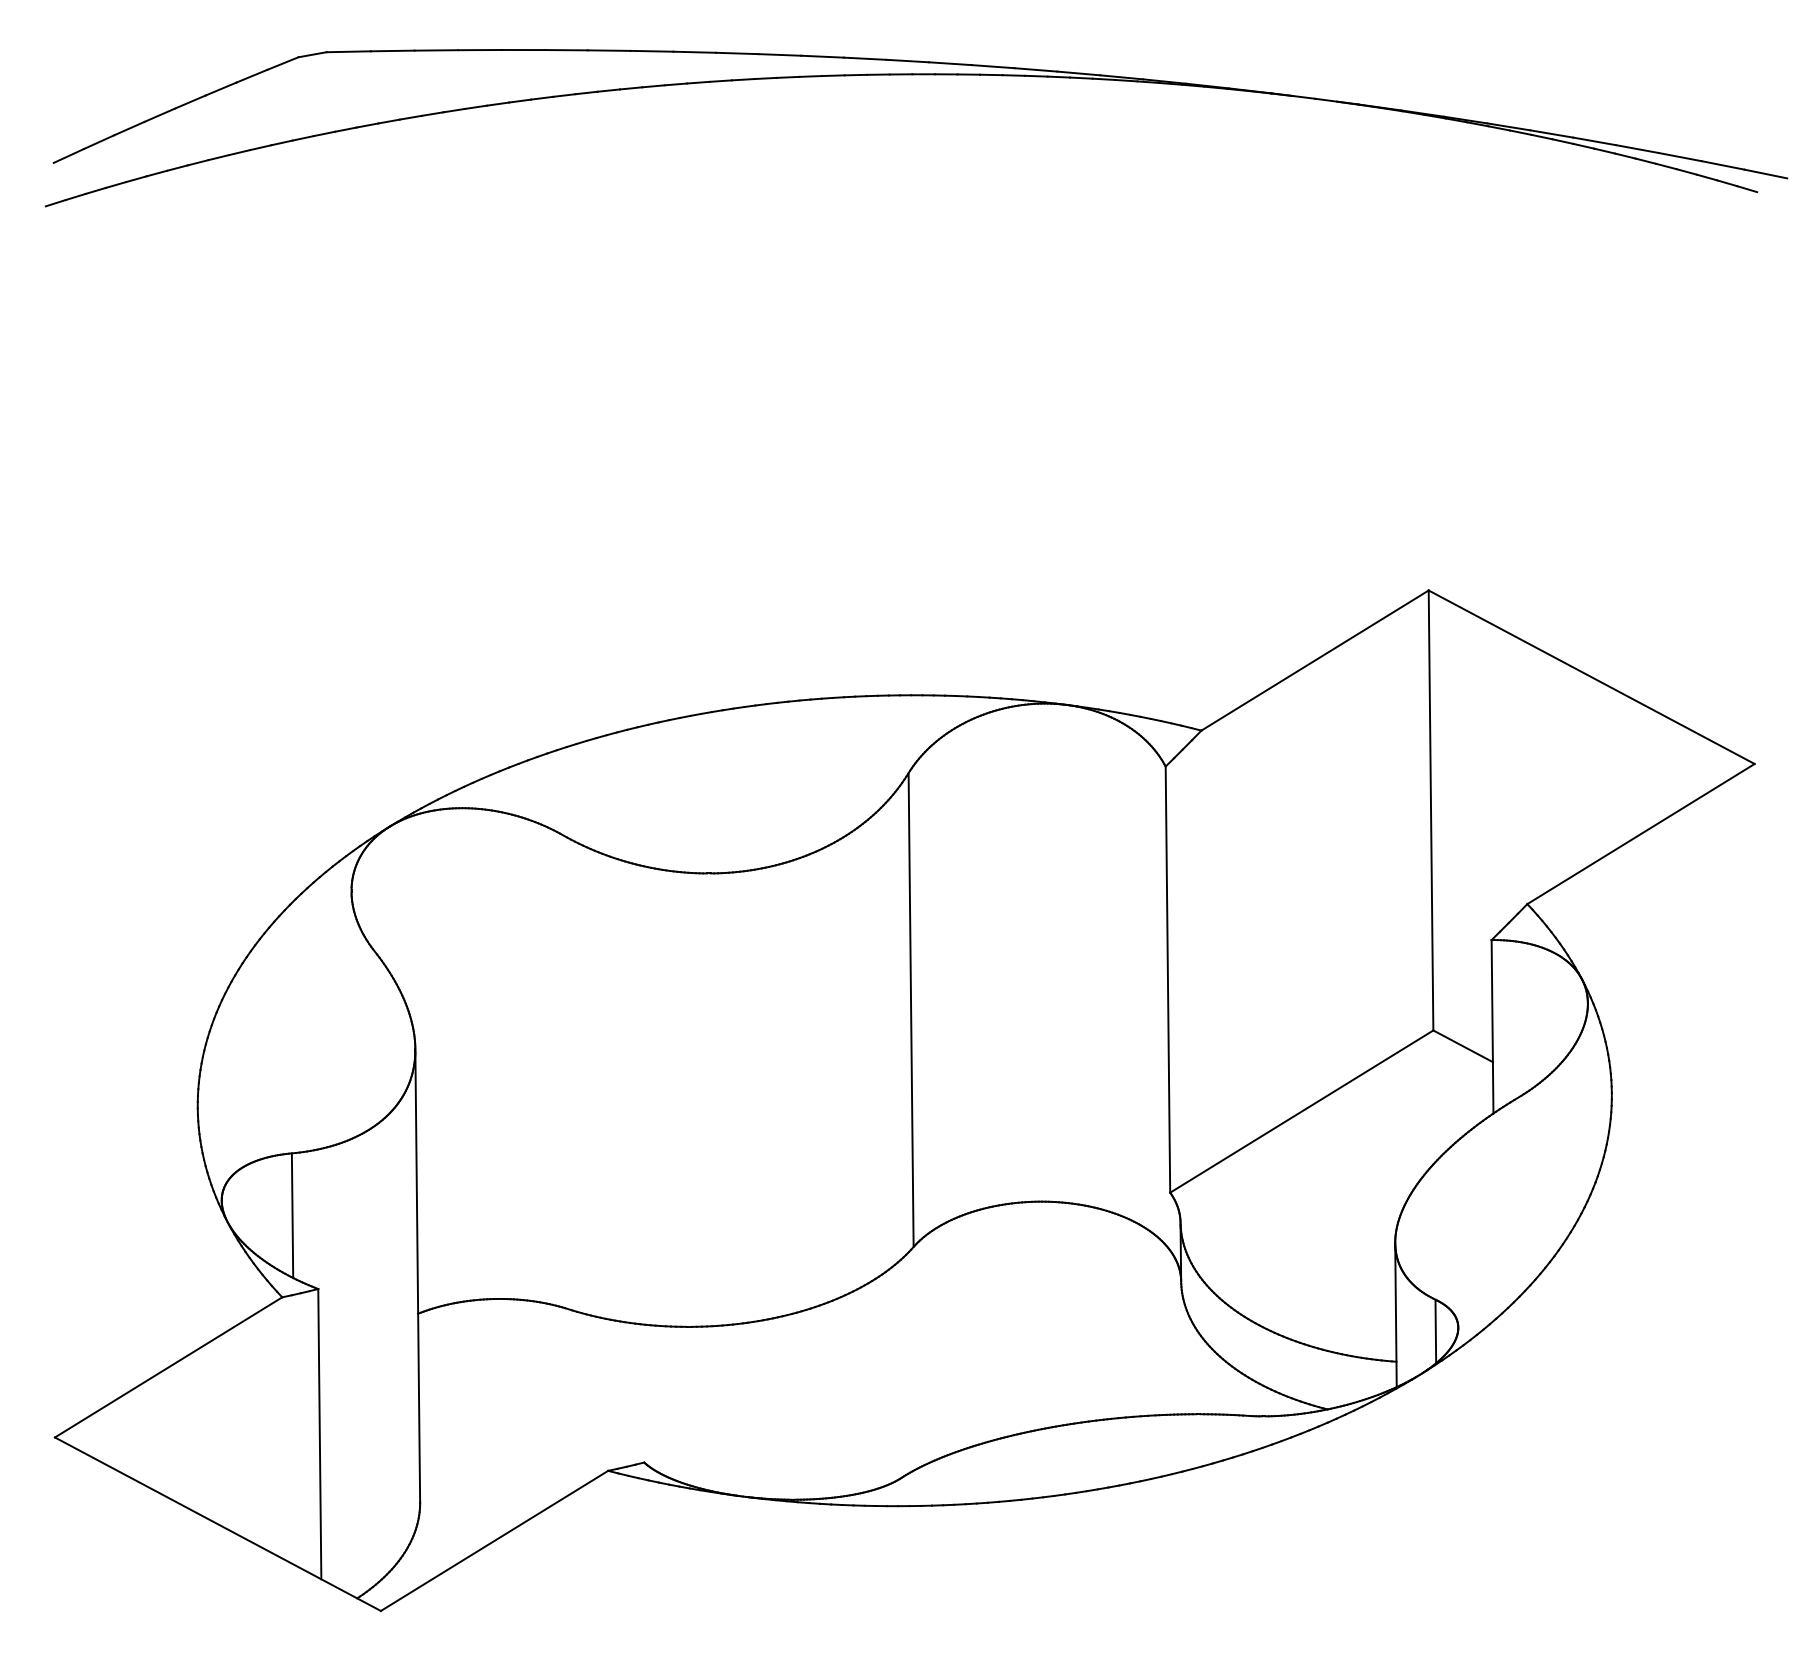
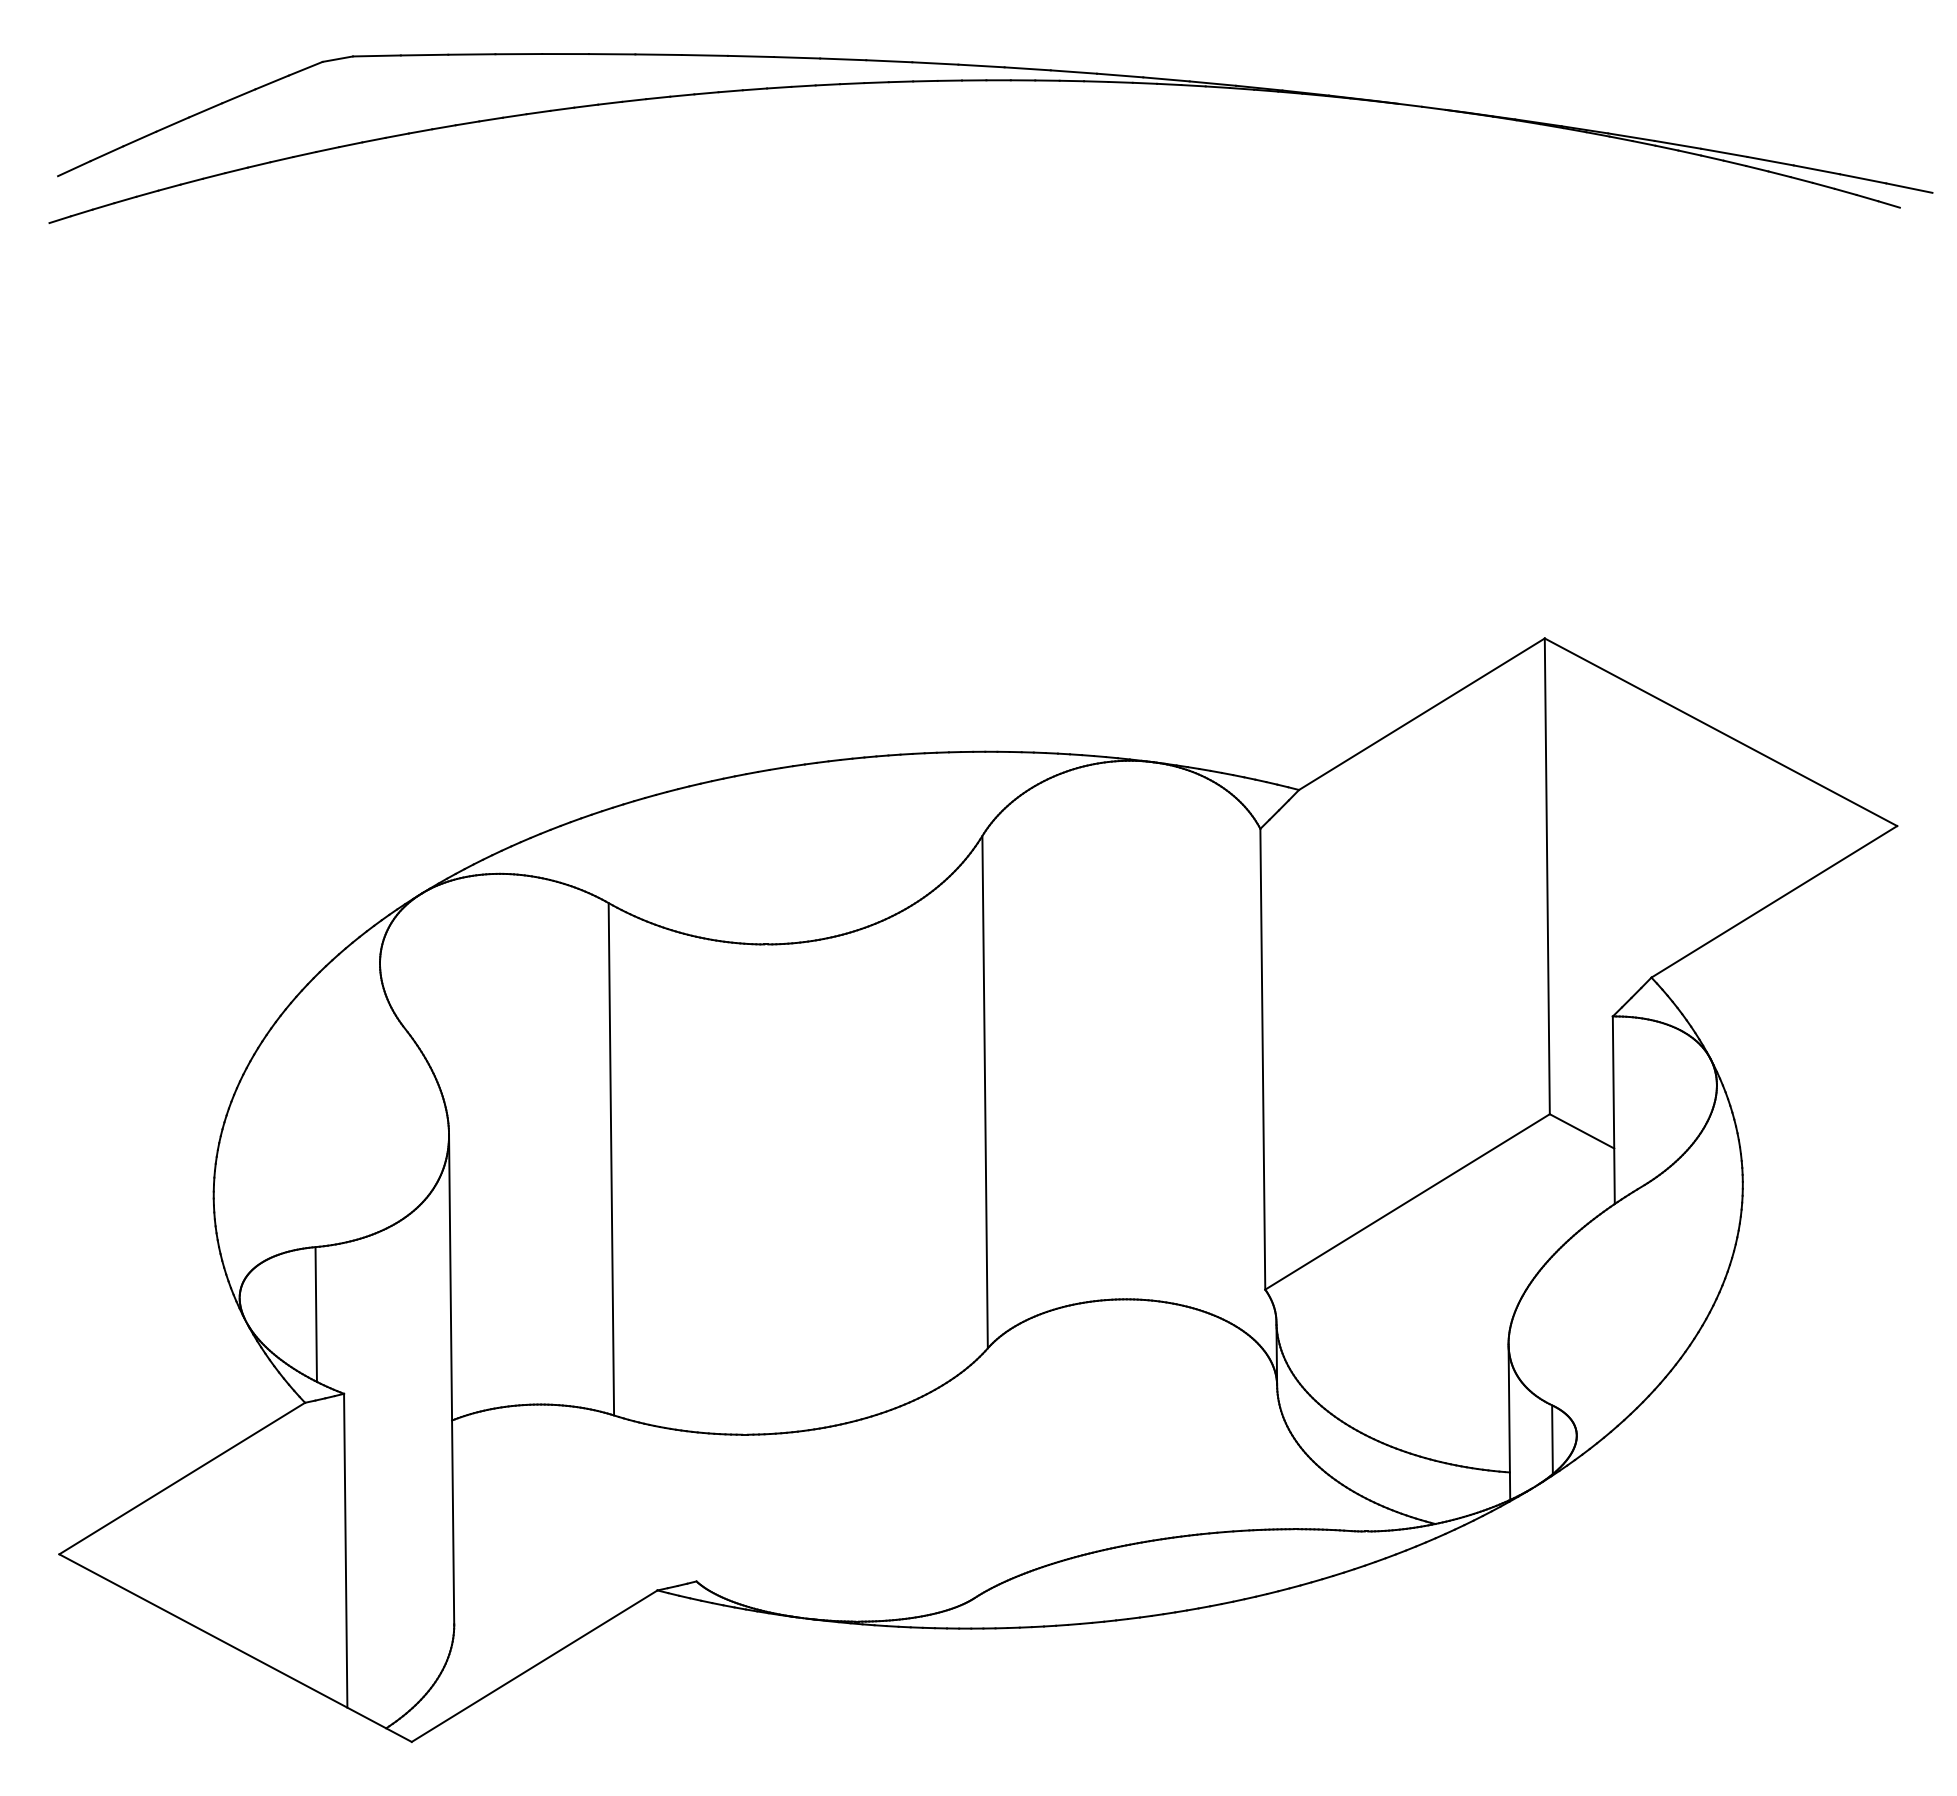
line: (565, 1072) -> (611, 1159), added

